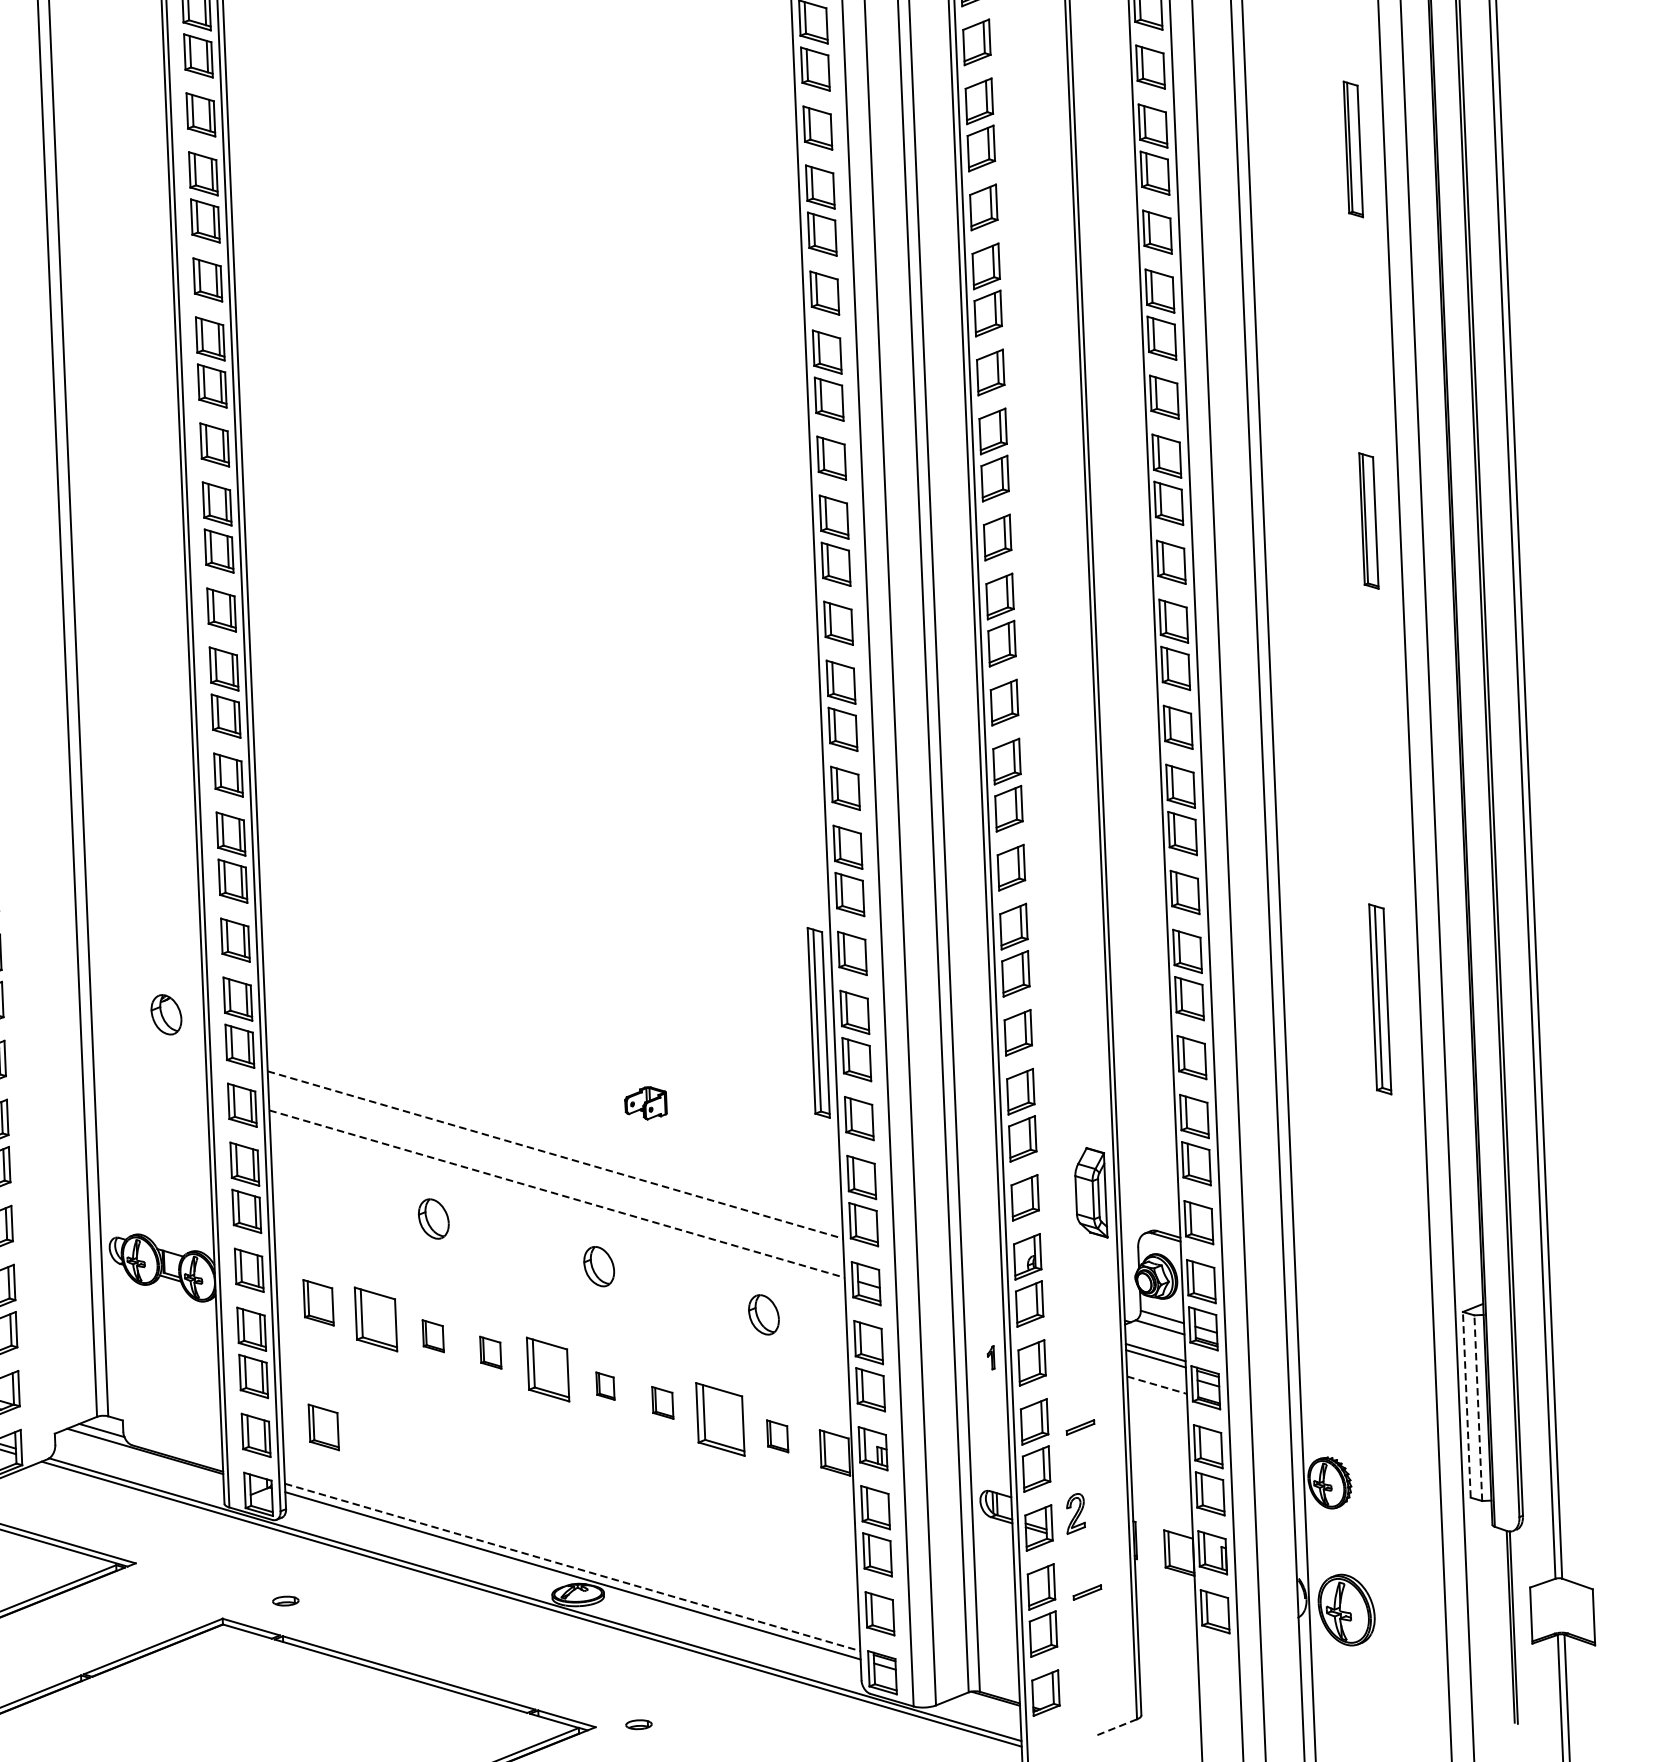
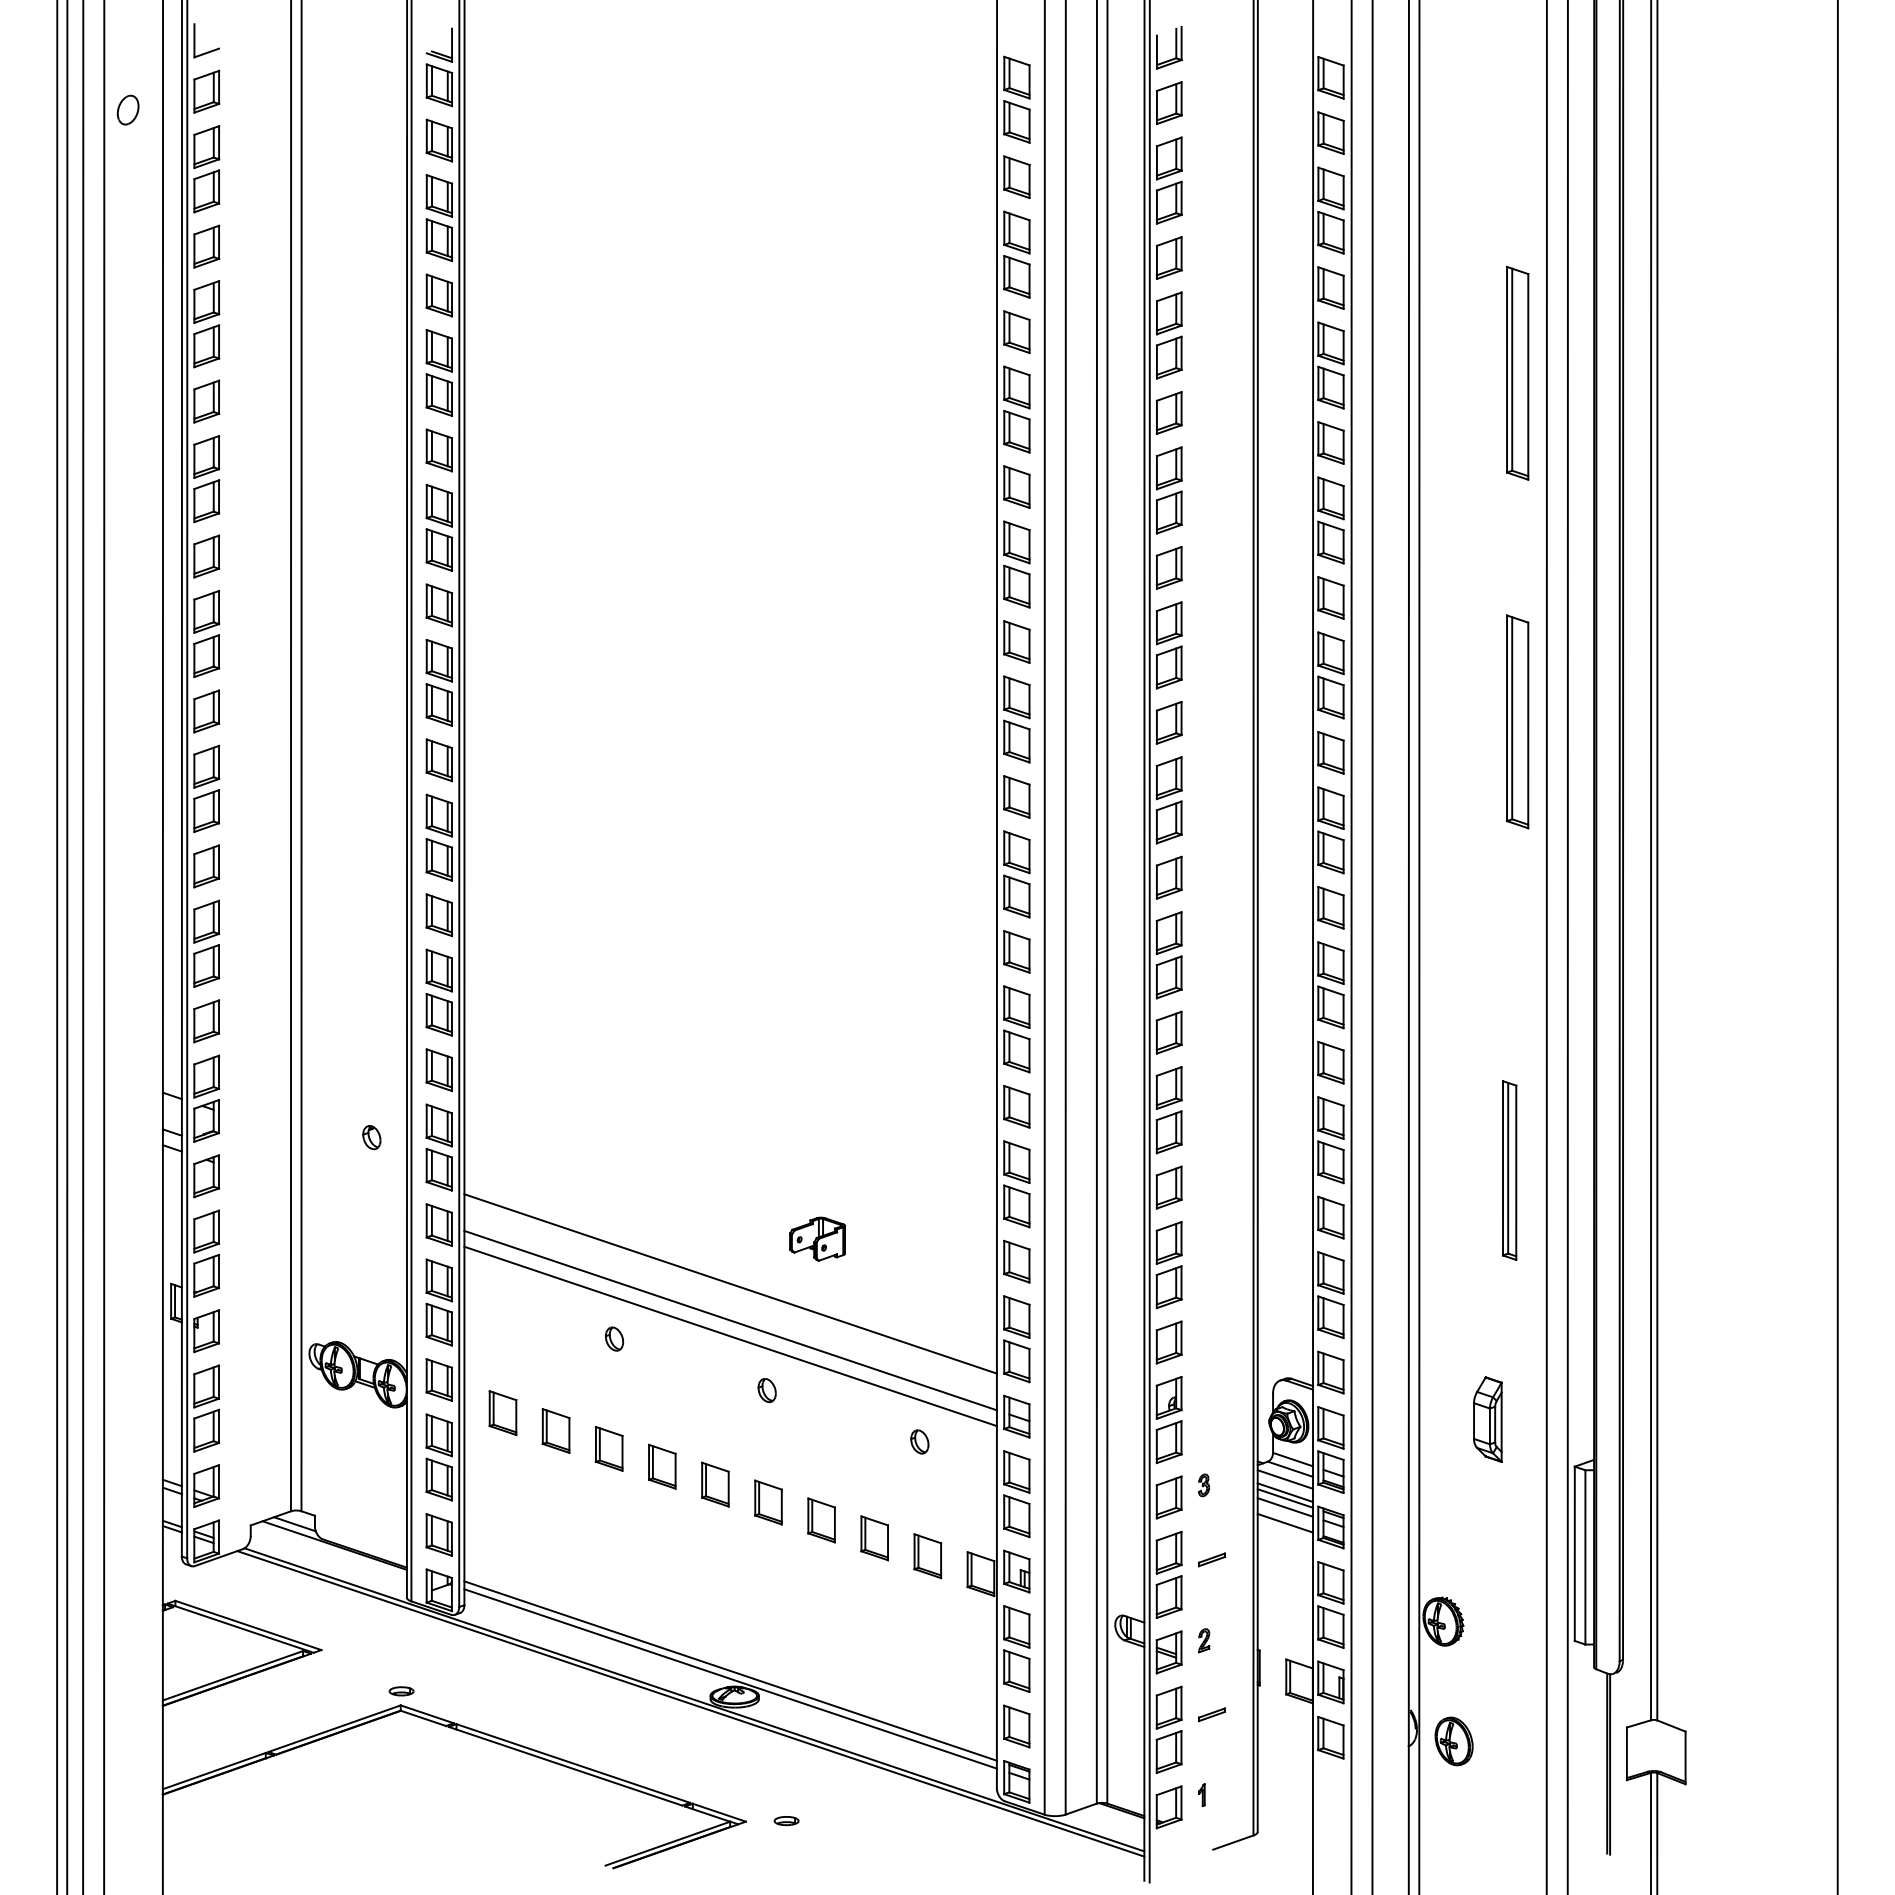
part: (1353, 148) -> (1517, 372), size x1.67
part: (1368, 520) -> (1517, 721), size x1.67
part: (166, 1014) -> (371, 1137), size x0.62
part: (818, 1022) -> (982, 1170), removed
part: (645, 1102) -> (817, 1238), size x1.43
line: (555, 1154) -> (730, 1283), dashed -> solid
part: (1090, 1192) -> (1487, 1419), moved
line: (556, 1193) -> (730, 1320), dashed -> solid
line: (557, 1210) -> (730, 1336), added
part: (434, 1218) -> (614, 1338), size x0.62
part: (598, 1266) -> (766, 1390), size x0.62
part: (763, 1314) -> (919, 1441), size x0.62
part: (375, 1318) -> (555, 1430), size x0.71
part: (432, 1335) -> (608, 1448), size x1.43
line: (1155, 1338) -> (1285, 1479), added
part: (1069, 1348) -> (1204, 1485), added
part: (490, 1352) -> (662, 1466), size x1.43
part: (990, 1357) -> (1201, 1794), moved
line: (1155, 1368) -> (1284, 1507), added
part: (548, 1369) -> (715, 1484), size x0.71
line: (1157, 1385) -> (1285, 1523), dashed -> solid
part: (605, 1386) -> (768, 1502), size x1.67
part: (662, 1402) -> (821, 1520), size x1.43
line: (1466, 1404) -> (1574, 1553), dashed -> solid
line: (1478, 1407) -> (1585, 1556), dashed -> solid
part: (720, 1419) -> (874, 1538), size x0.62
part: (323, 1426) -> (502, 1529), removed
part: (777, 1436) -> (927, 1556), size x1.43
part: (1076, 1513) -> (1204, 1640), size x0.62
line: (572, 1567) -> (730, 1671), dashed -> solid
part: (285, 1601) -> (401, 1691), moved
part: (1345, 1610) -> (1453, 1741), size x0.71
line: (1115, 1727) -> (1232, 1842), dashed -> solid

